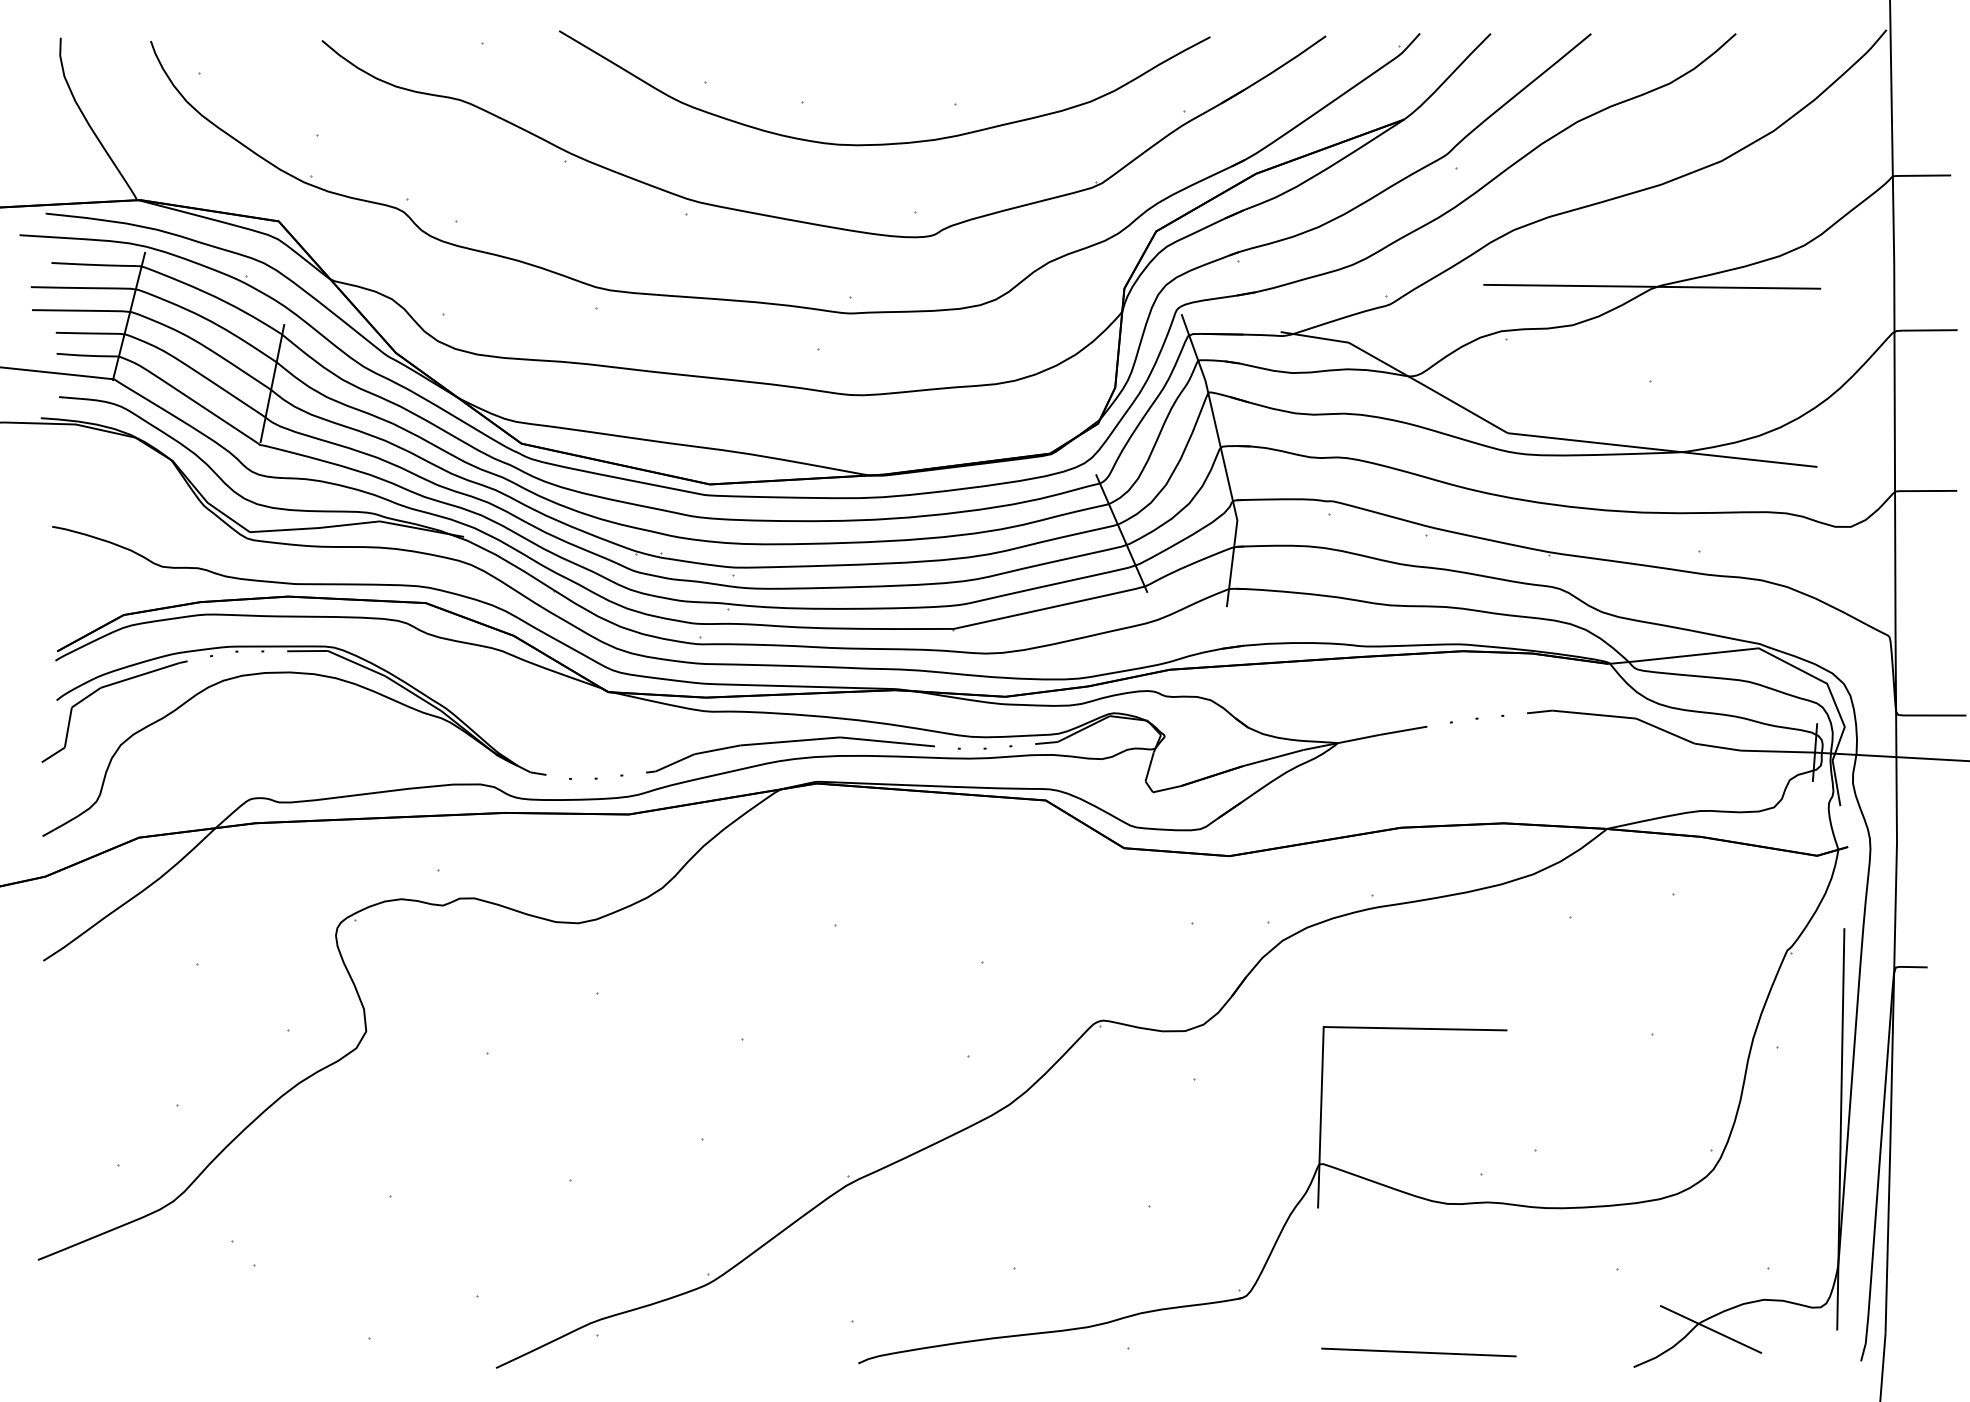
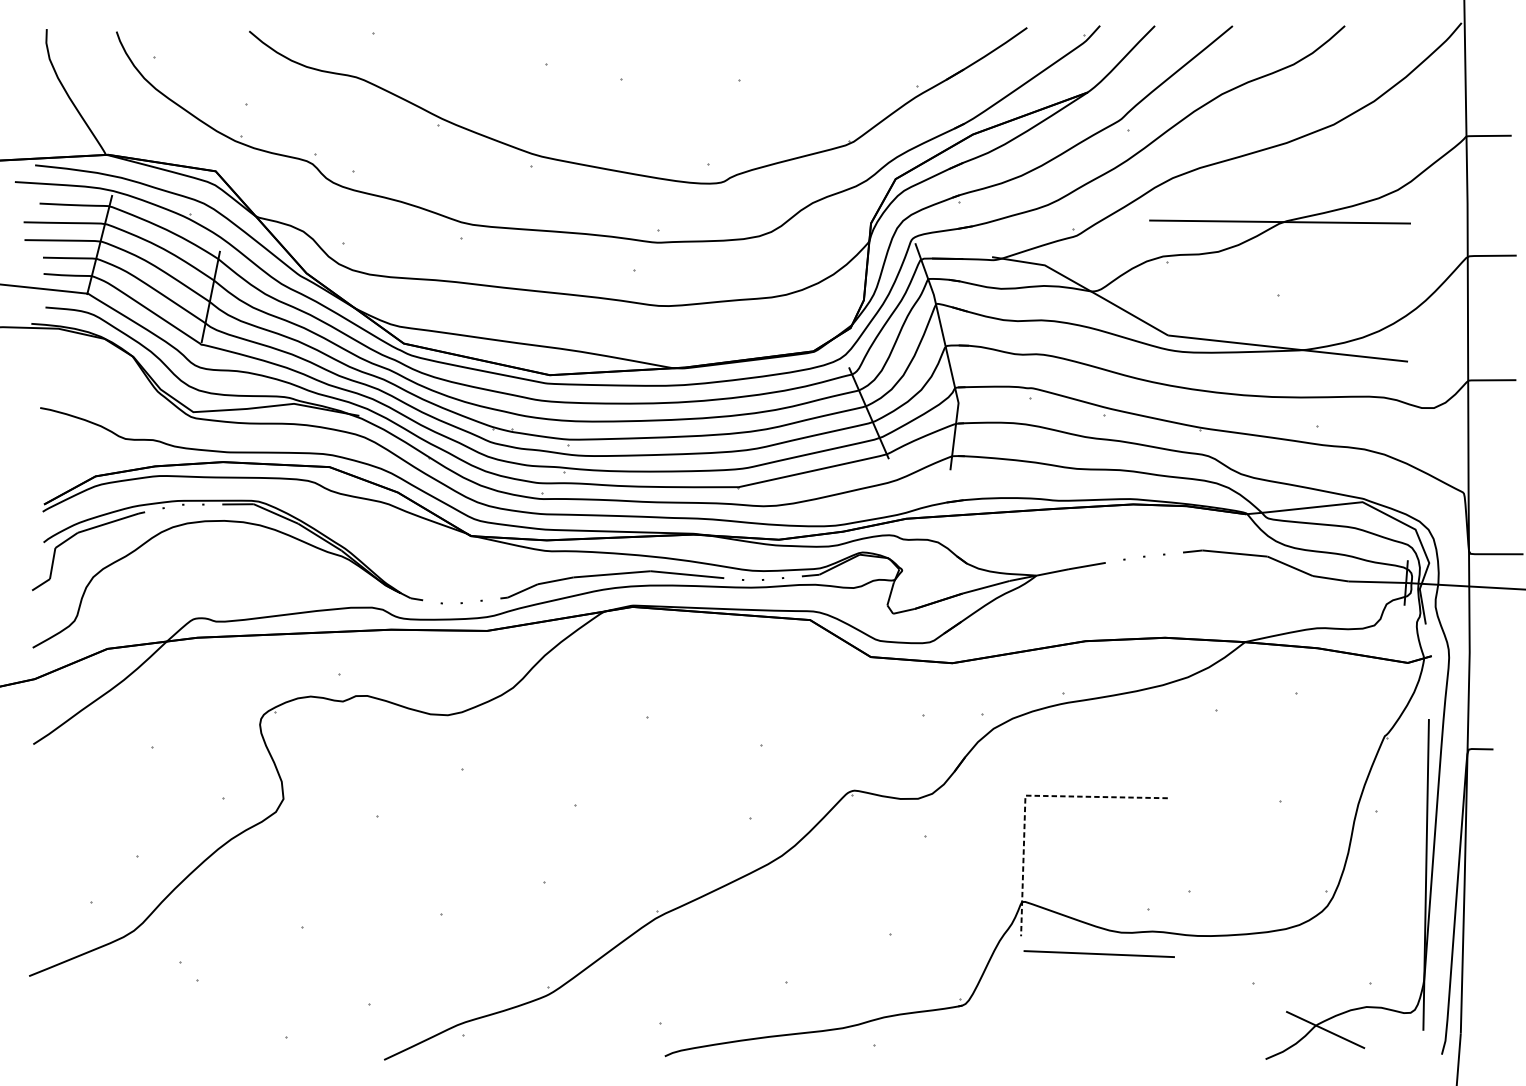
curve: (884, 143) -> (685, 110), removed
line: (1323, 1027) -> (1025, 796), solid -> dashed
line: (1418, 1352) -> (1098, 954), moved

